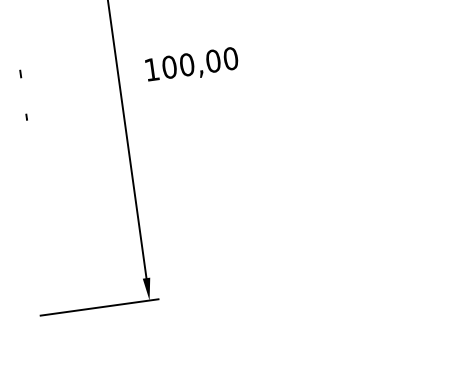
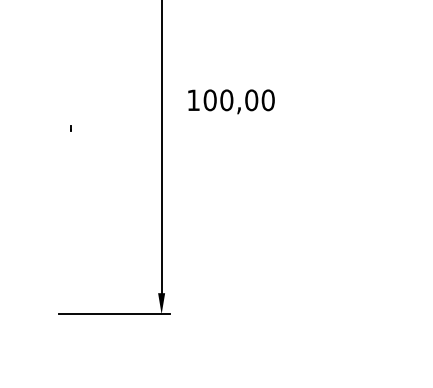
line: (20, 74) -> (70, 87), removed

